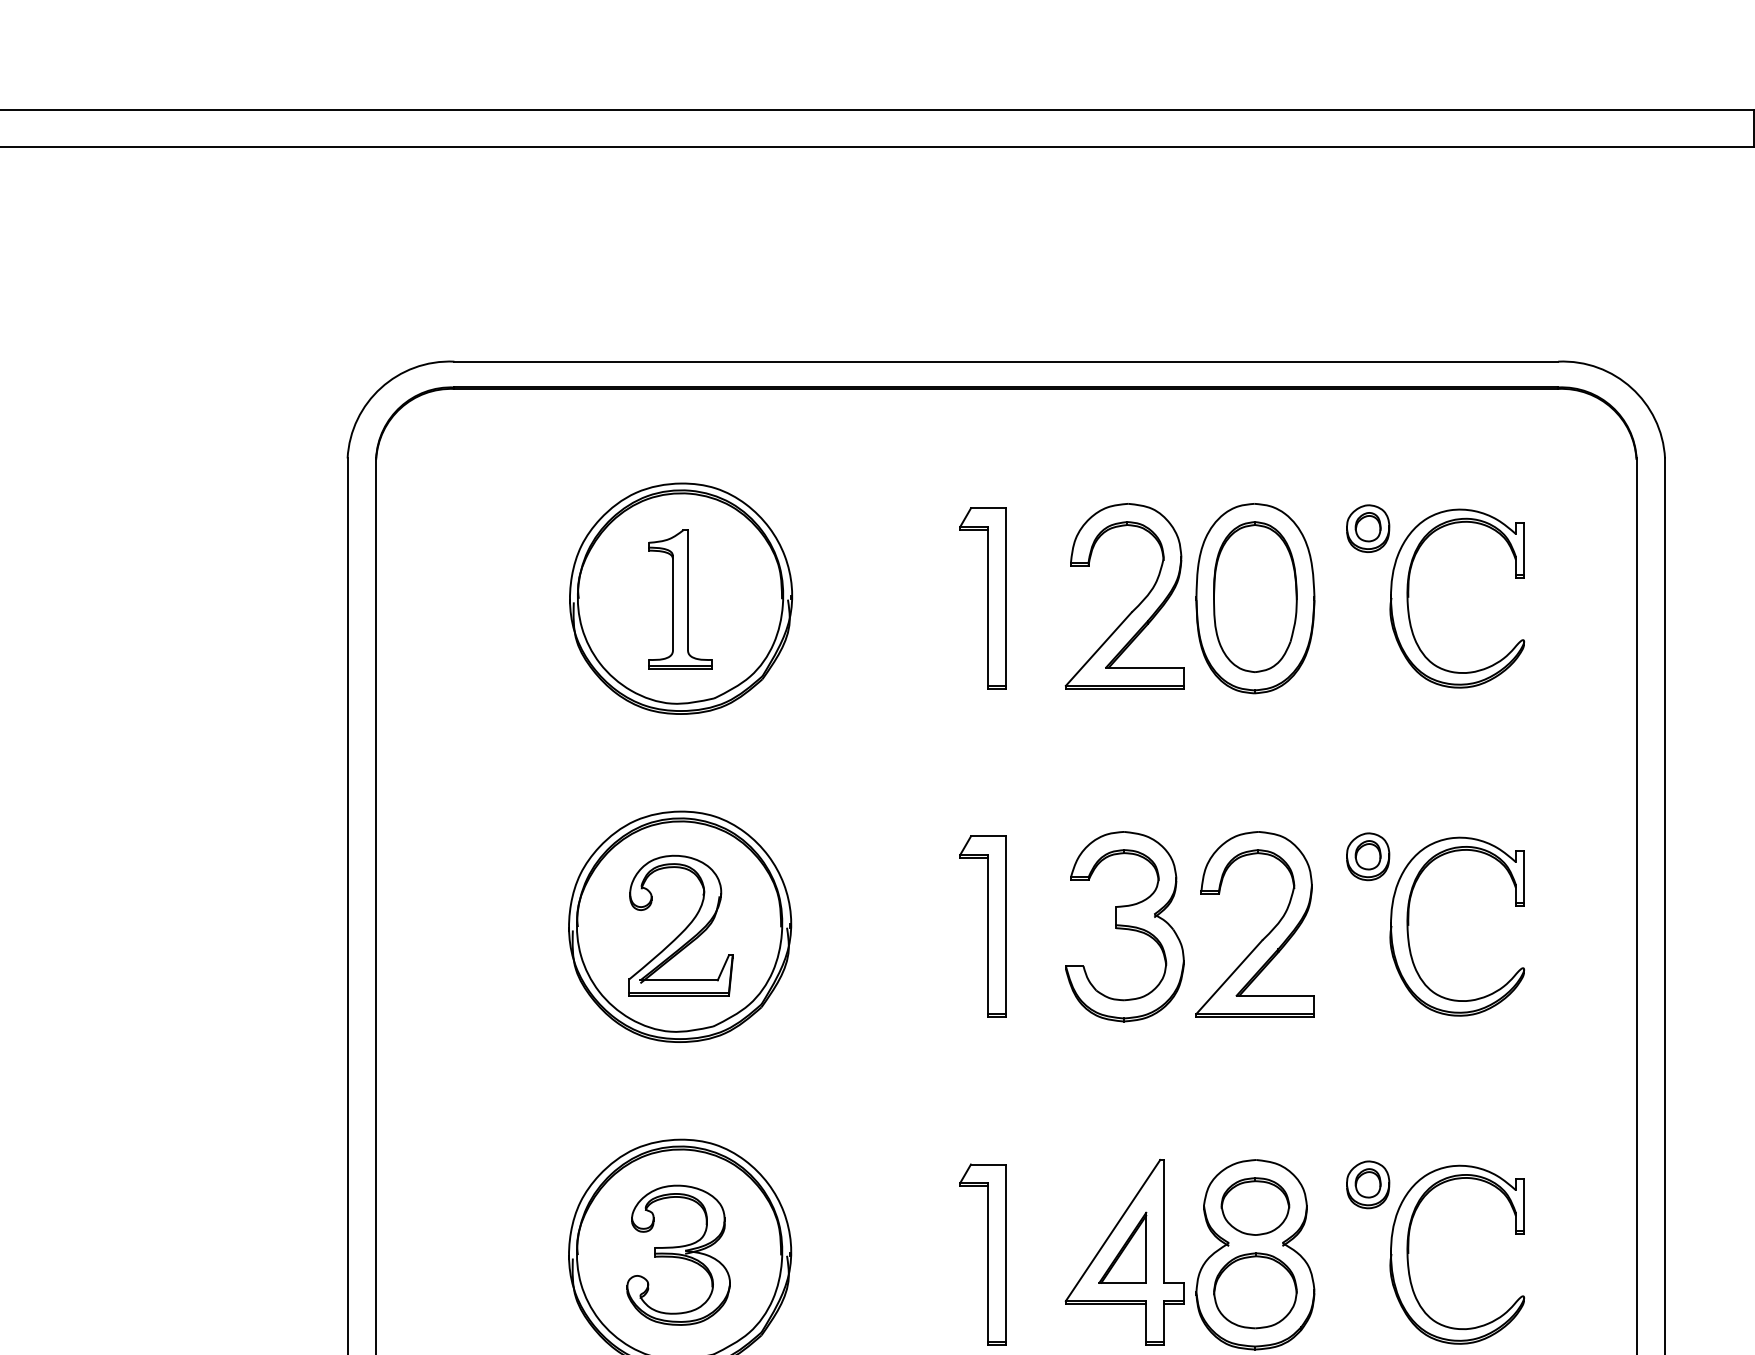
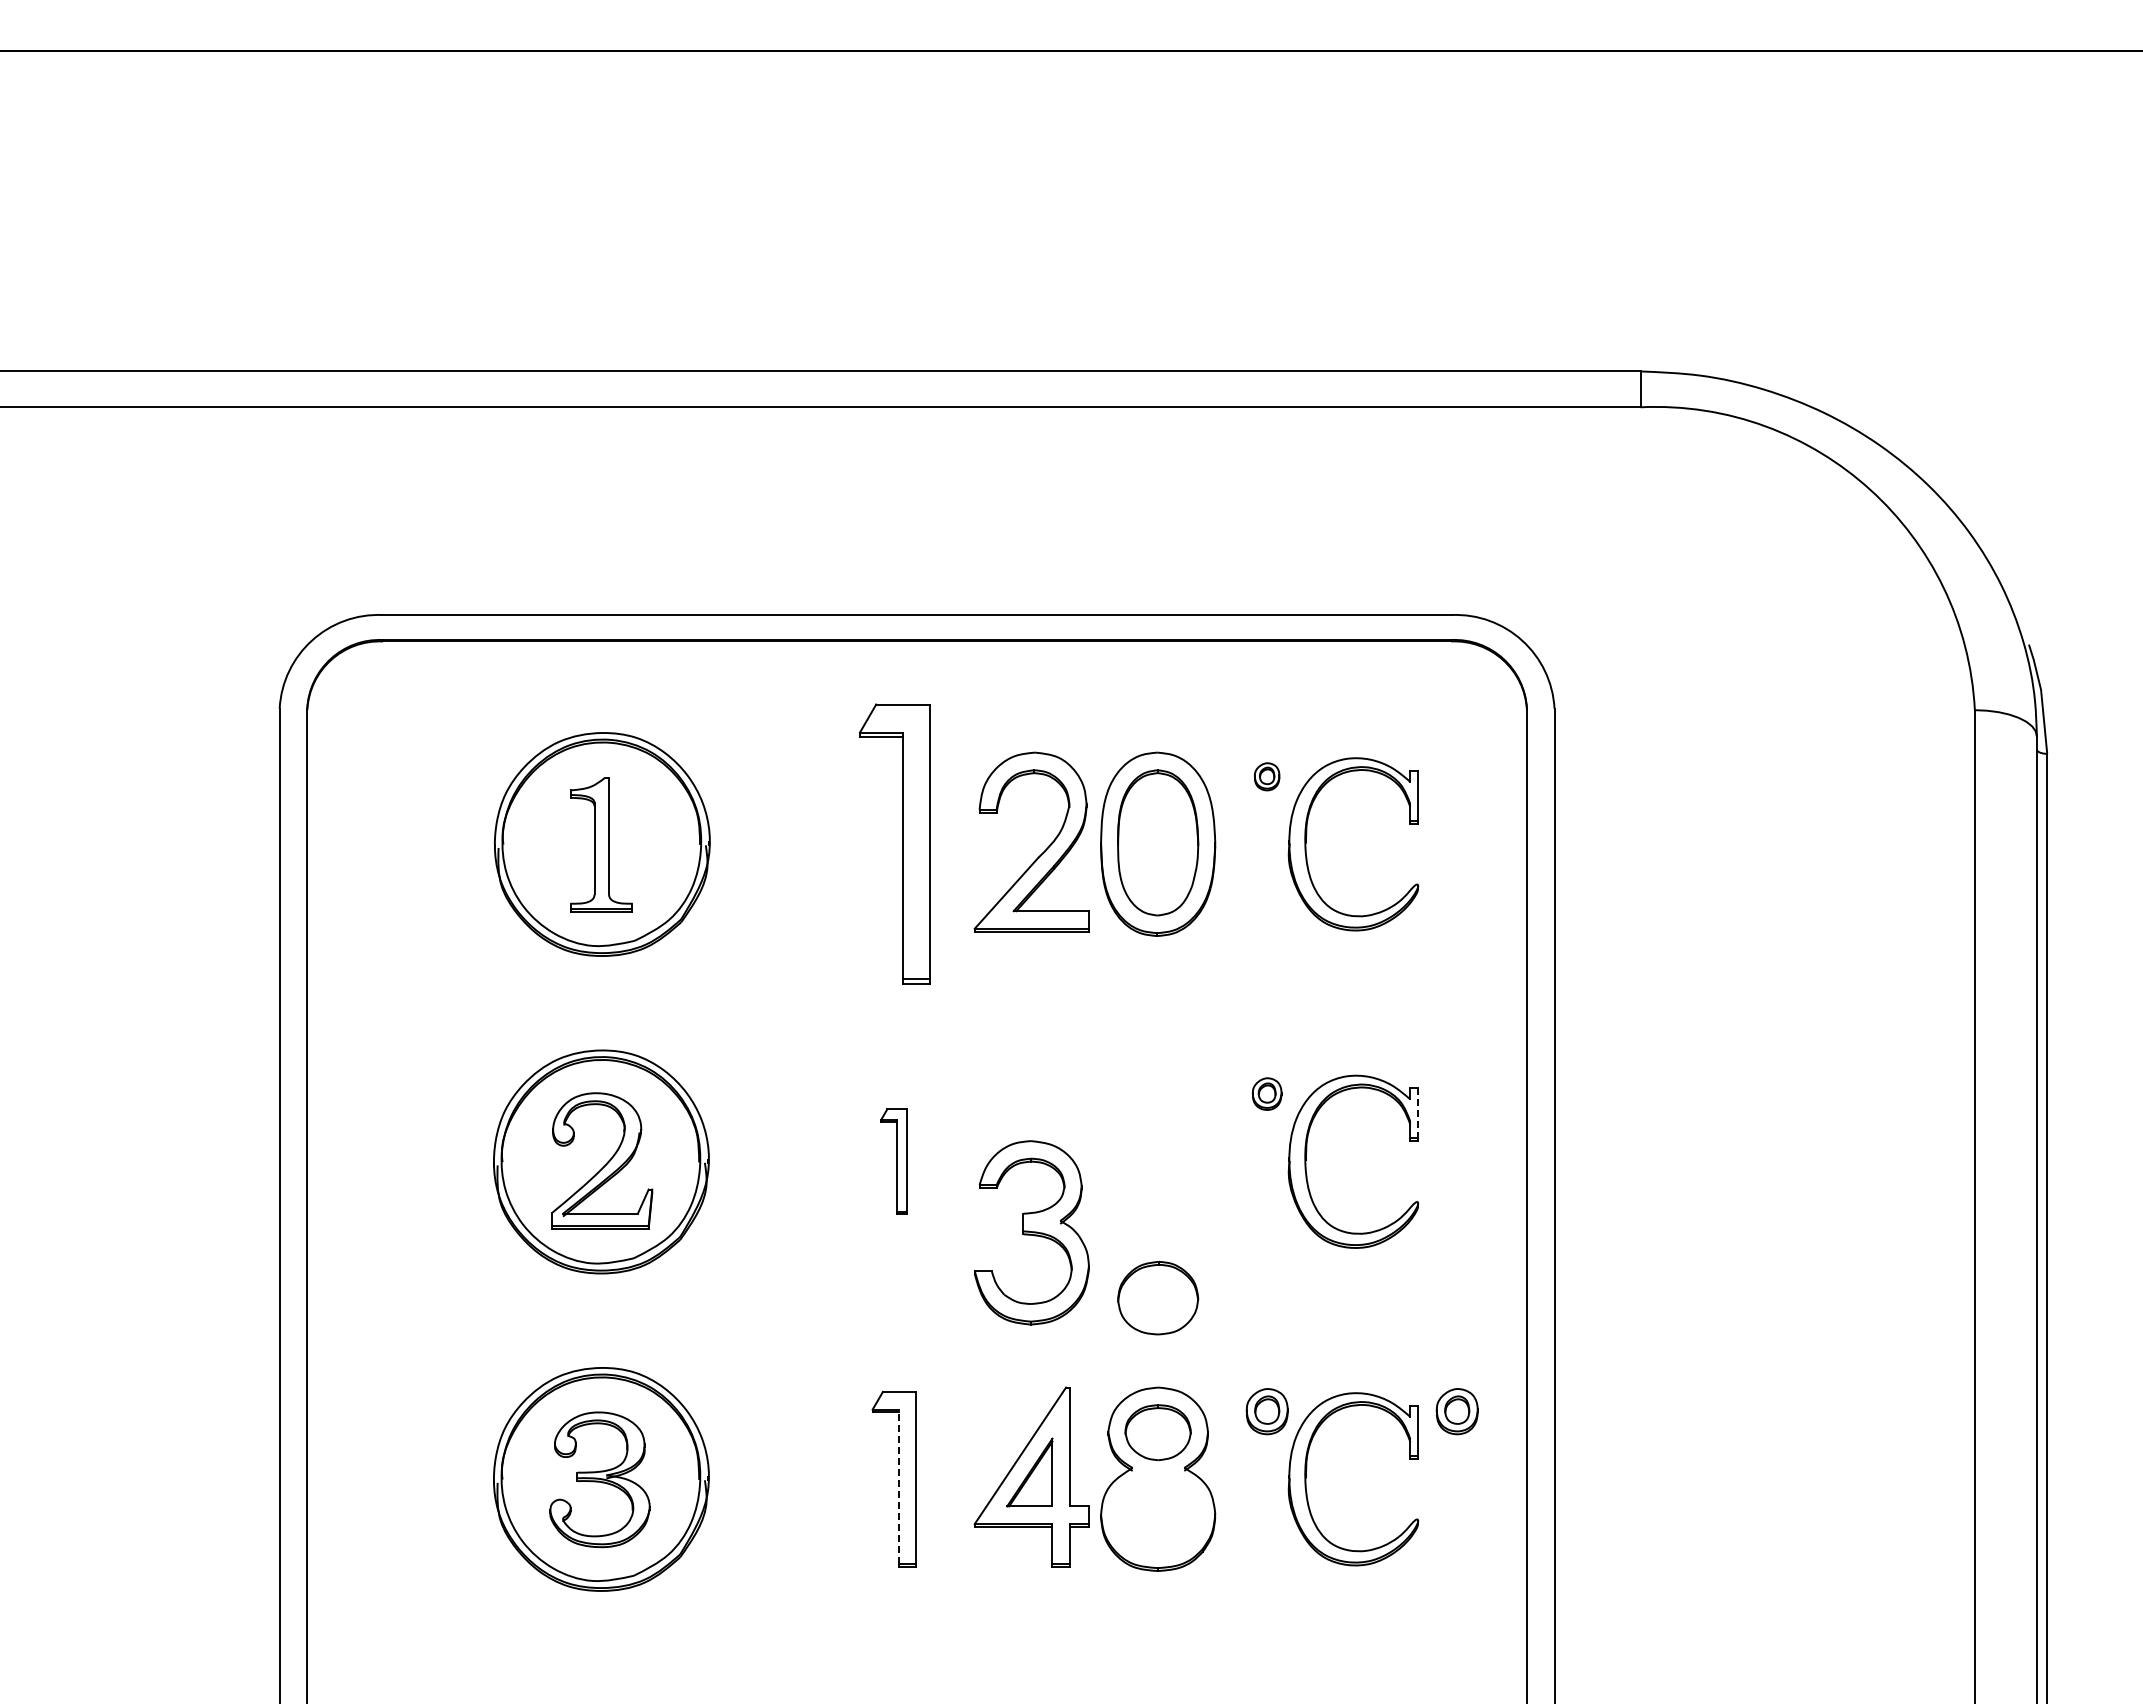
part: (1367, 528) -> (1266, 776), size x0.6
part: (981, 598) -> (893, 844), size x1.6
part: (1367, 856) -> (1266, 1093), size x0.7
line: (1523, 876) -> (1417, 1113), solid -> dashed
part: (981, 926) -> (893, 1161), size x0.6
part: (1124, 926) -> (1031, 1232), moved
part: (1266, 935) -> (1168, 1170), removed
part: (1563, 1184) -> (1456, 1411), added
line: (988, 1262) -> (899, 1486), solid -> dashed
part: (1255, 1291) -> (1158, 1298), moved

